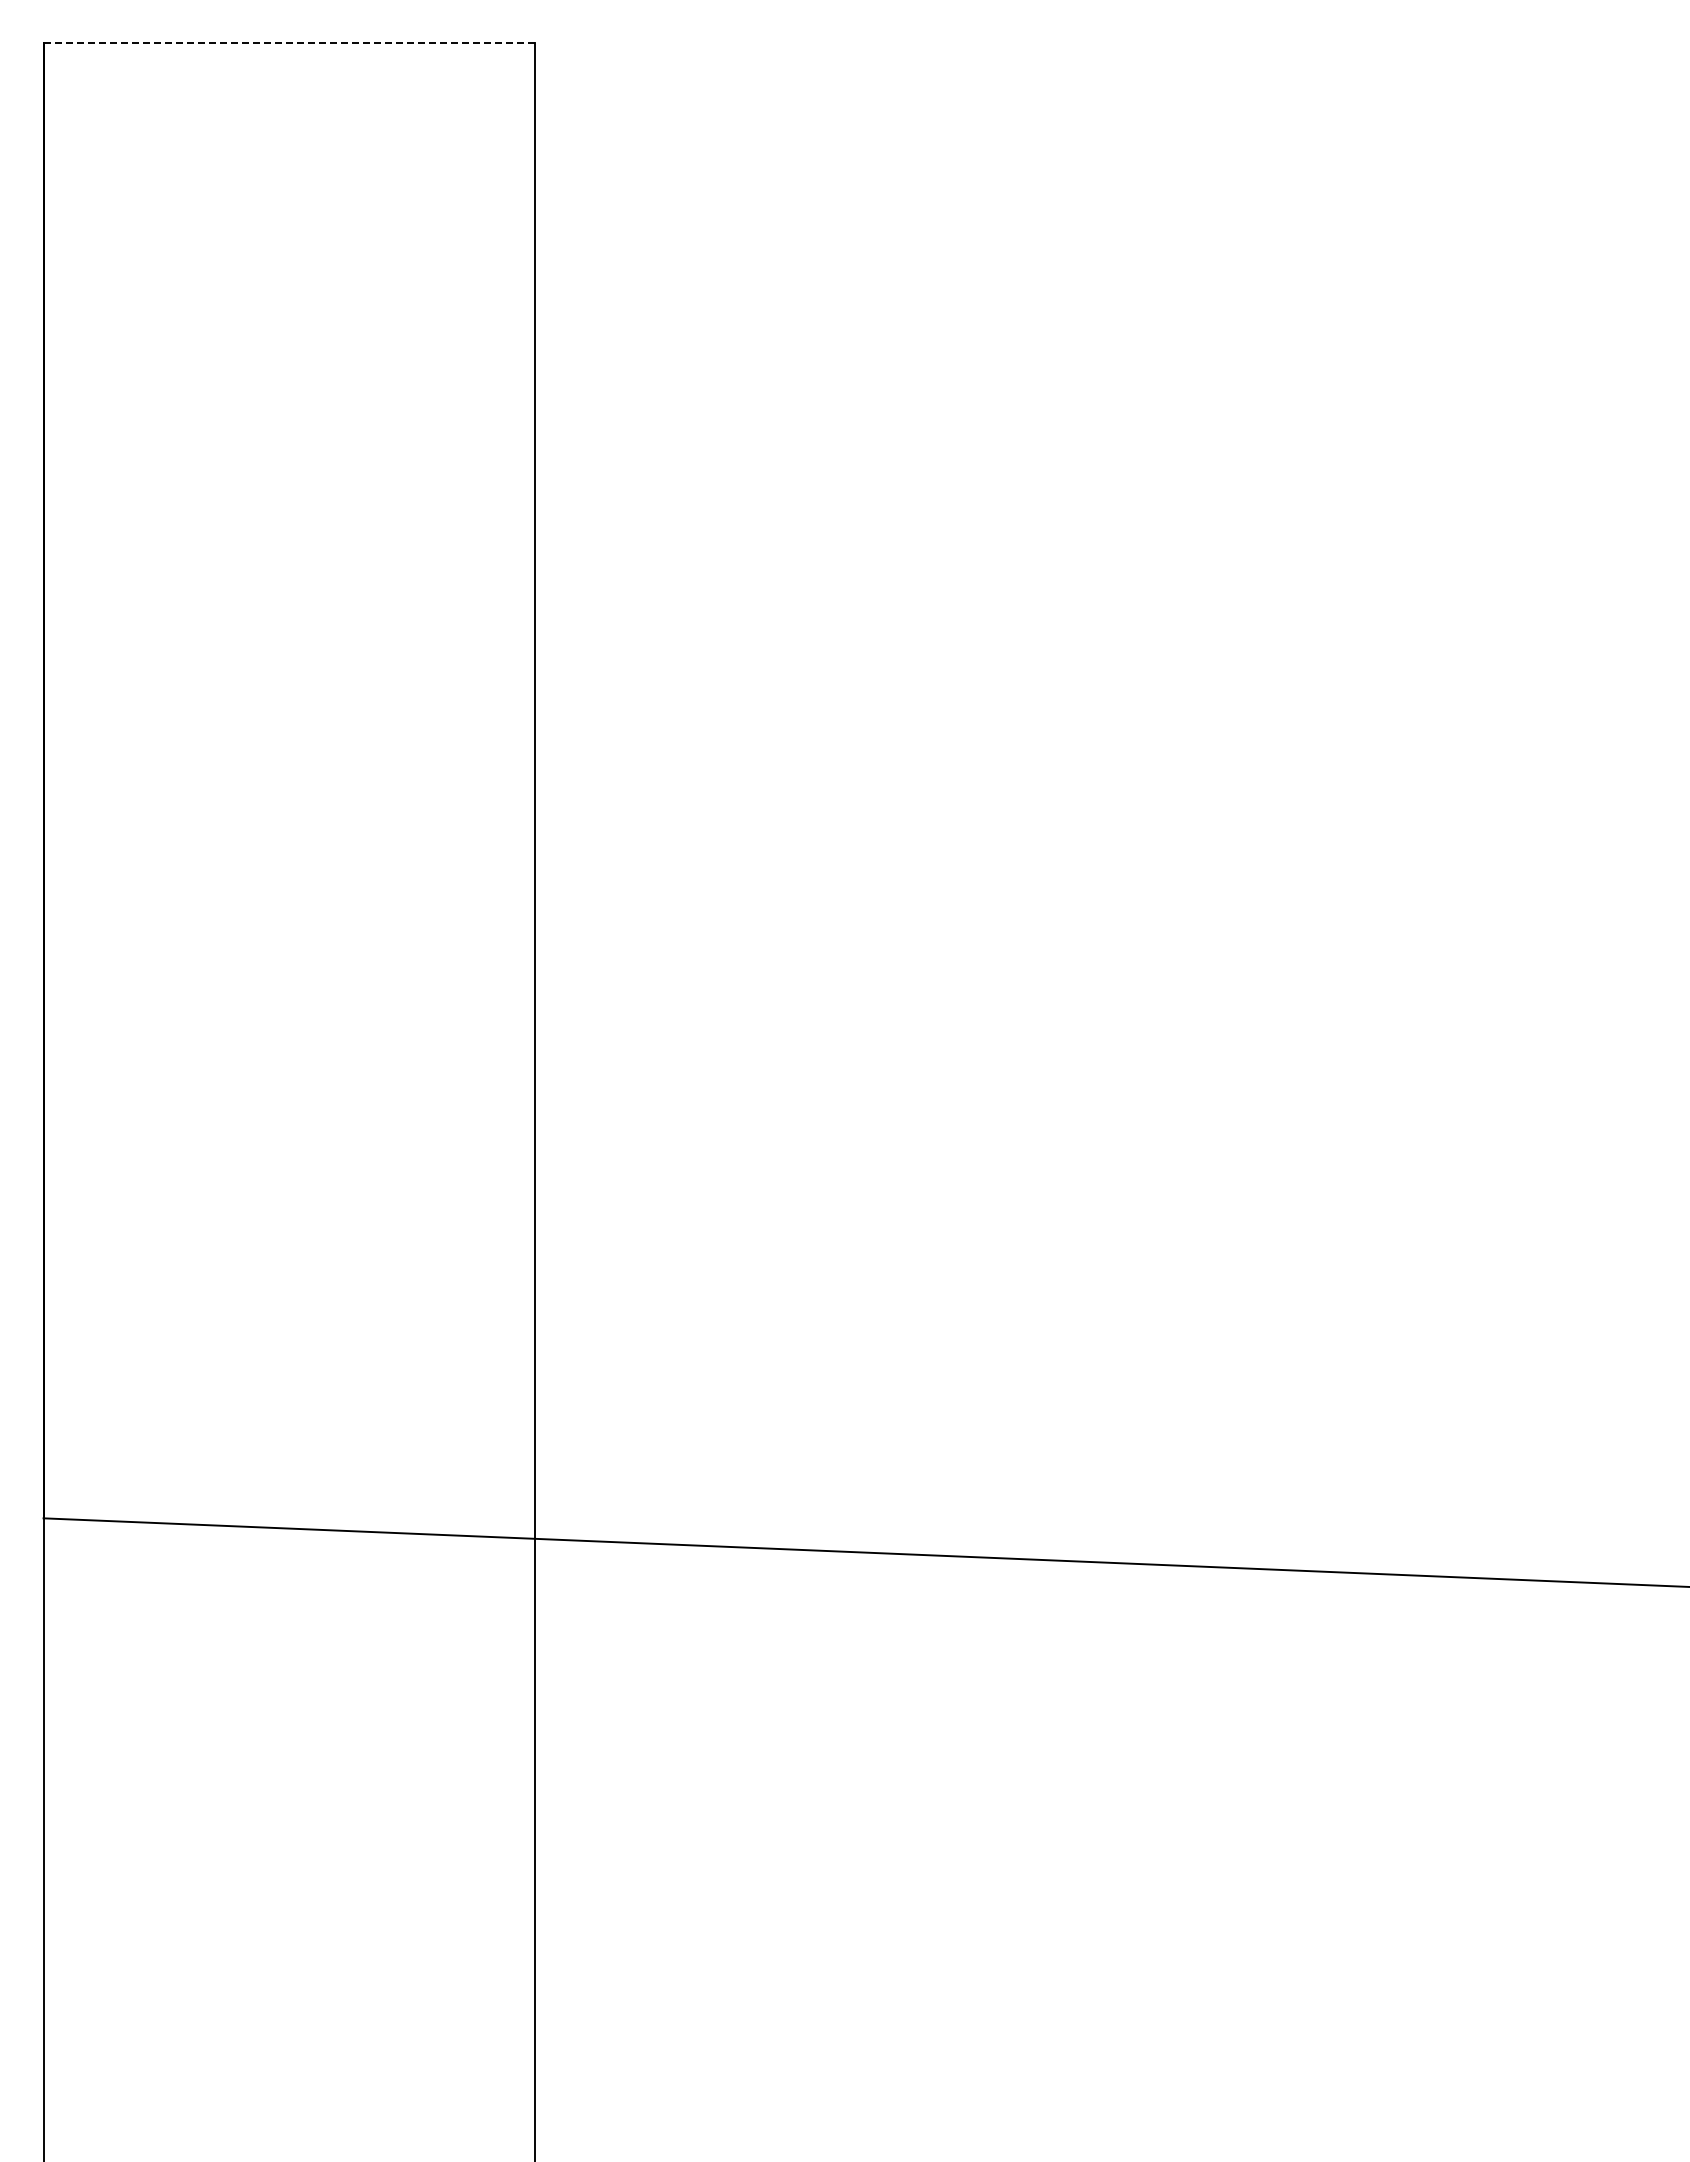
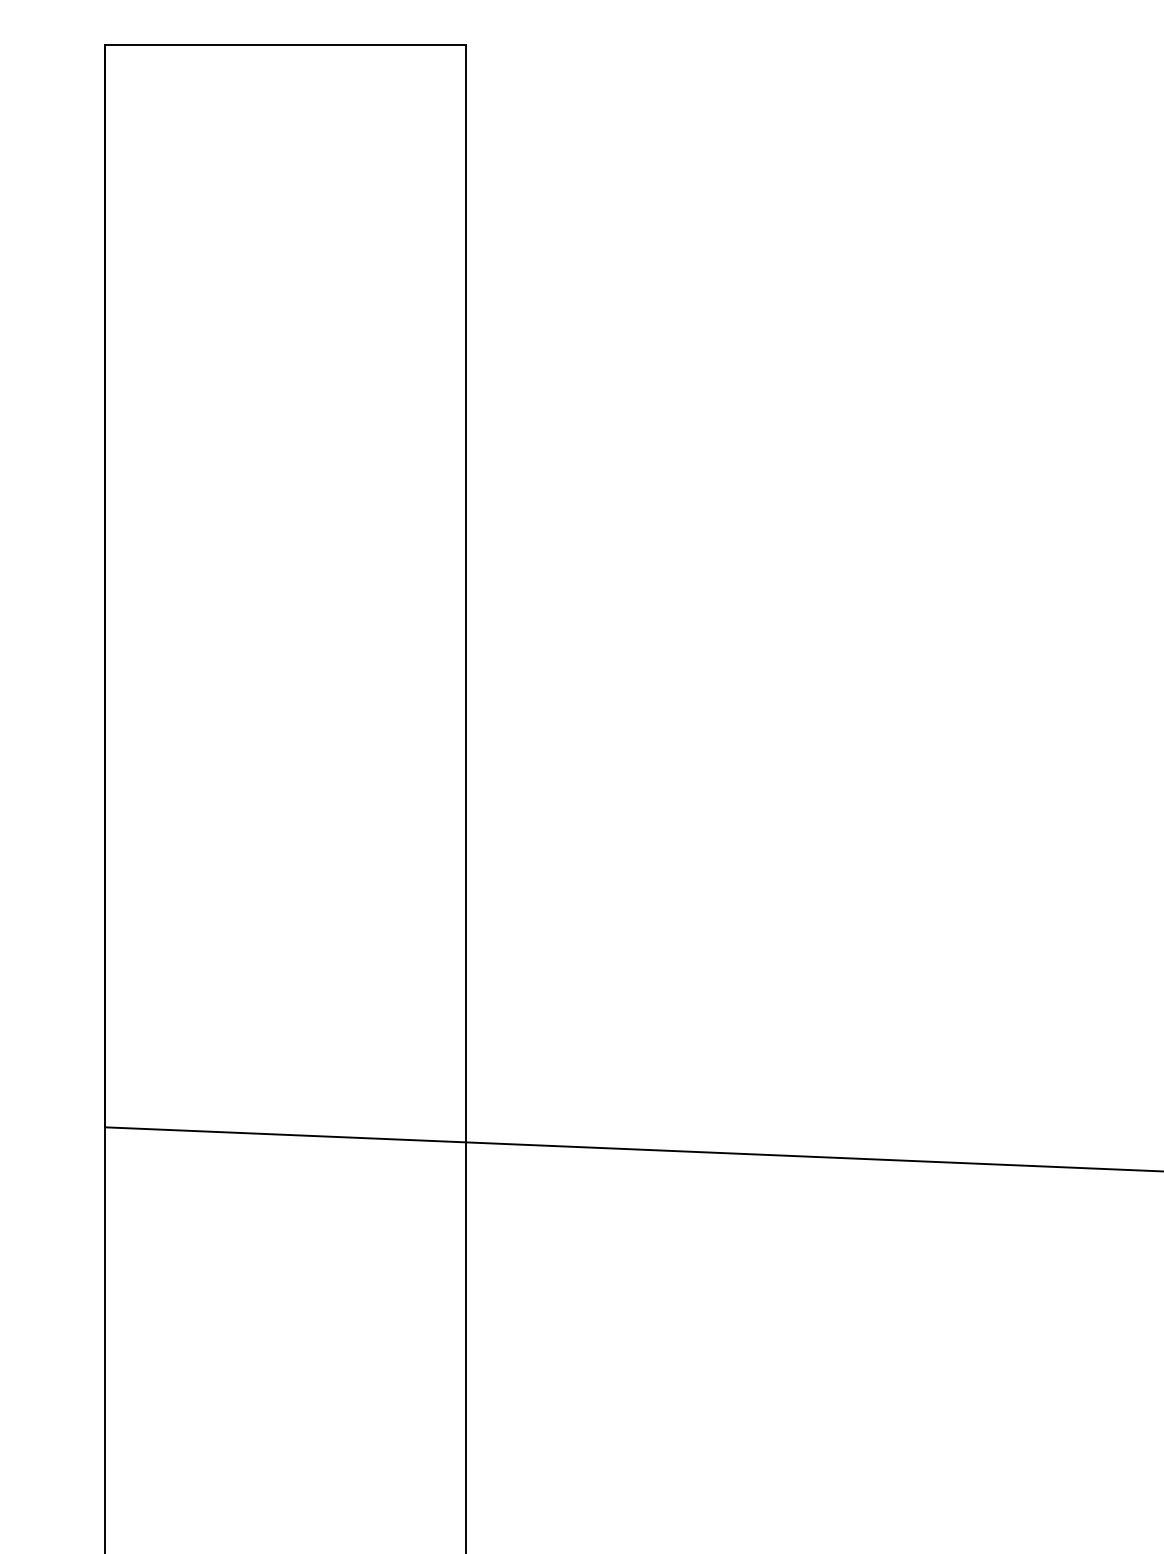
line: (289, 42) -> (285, 45), dashed -> solid

